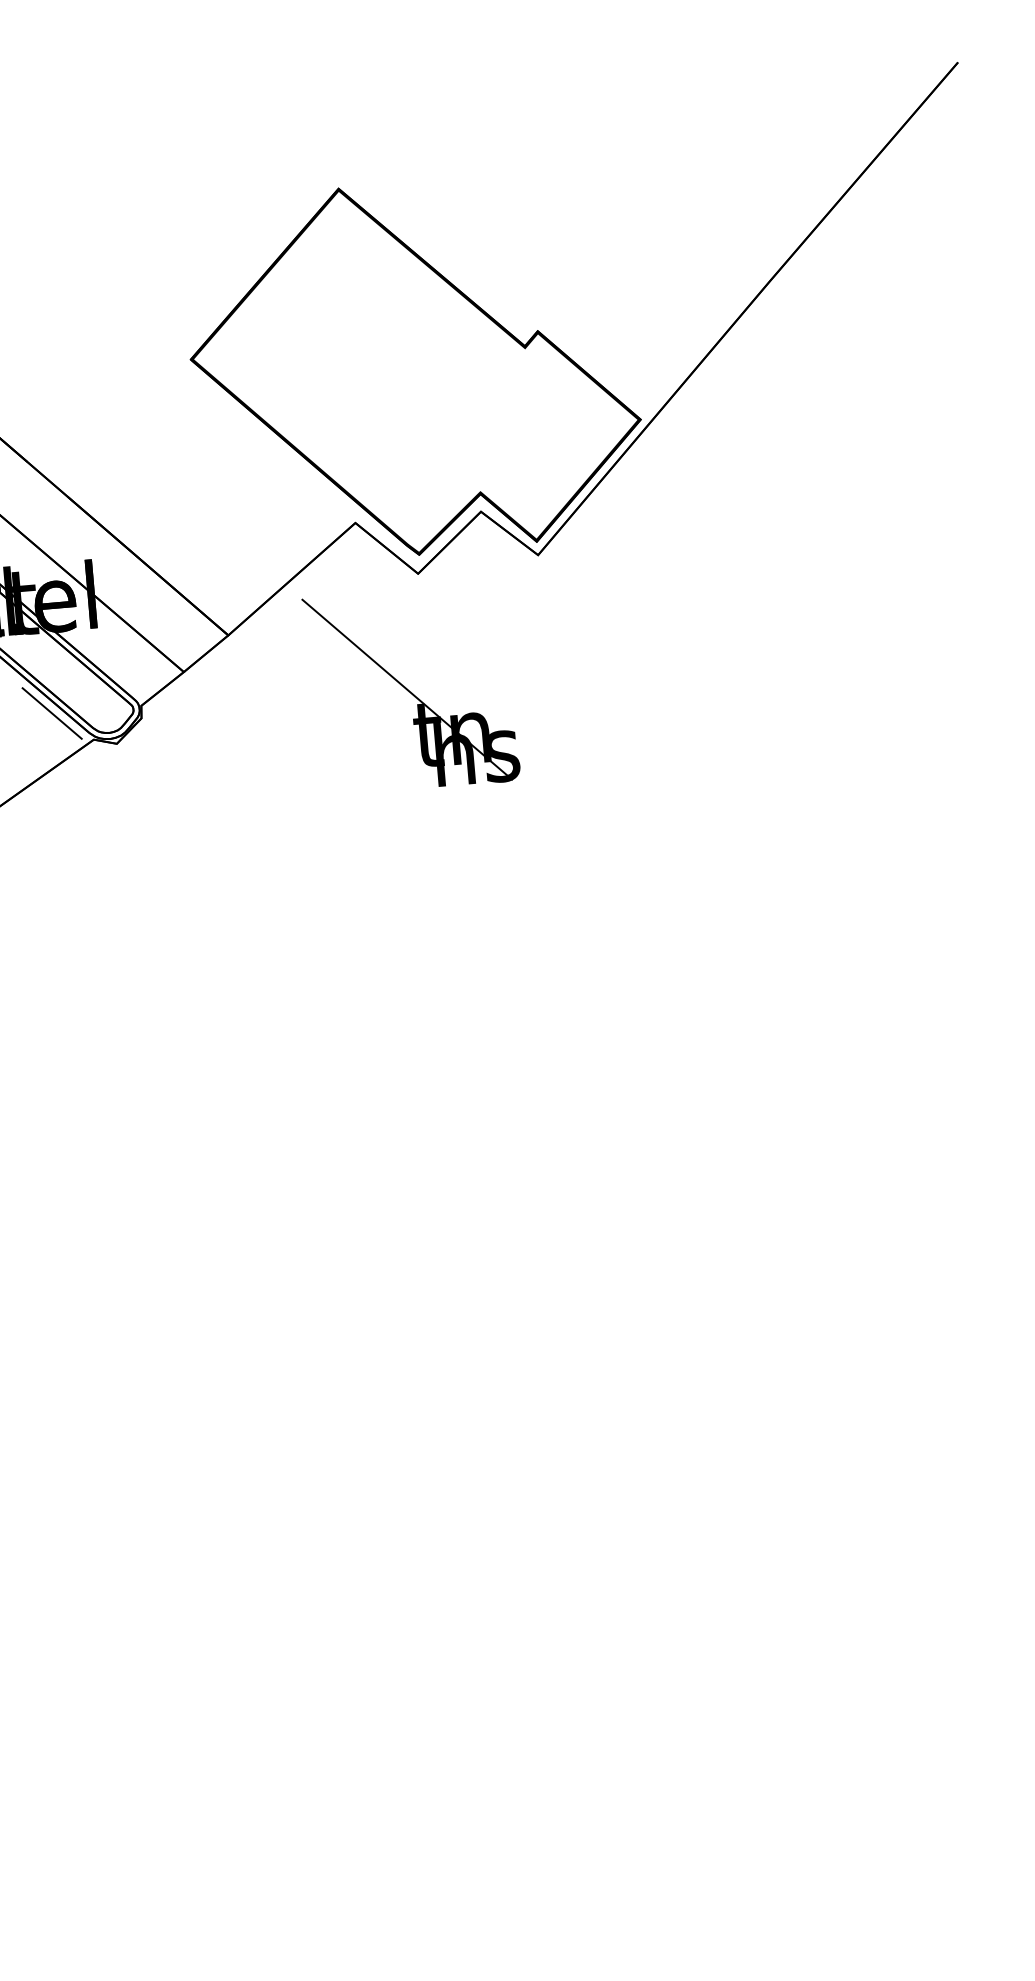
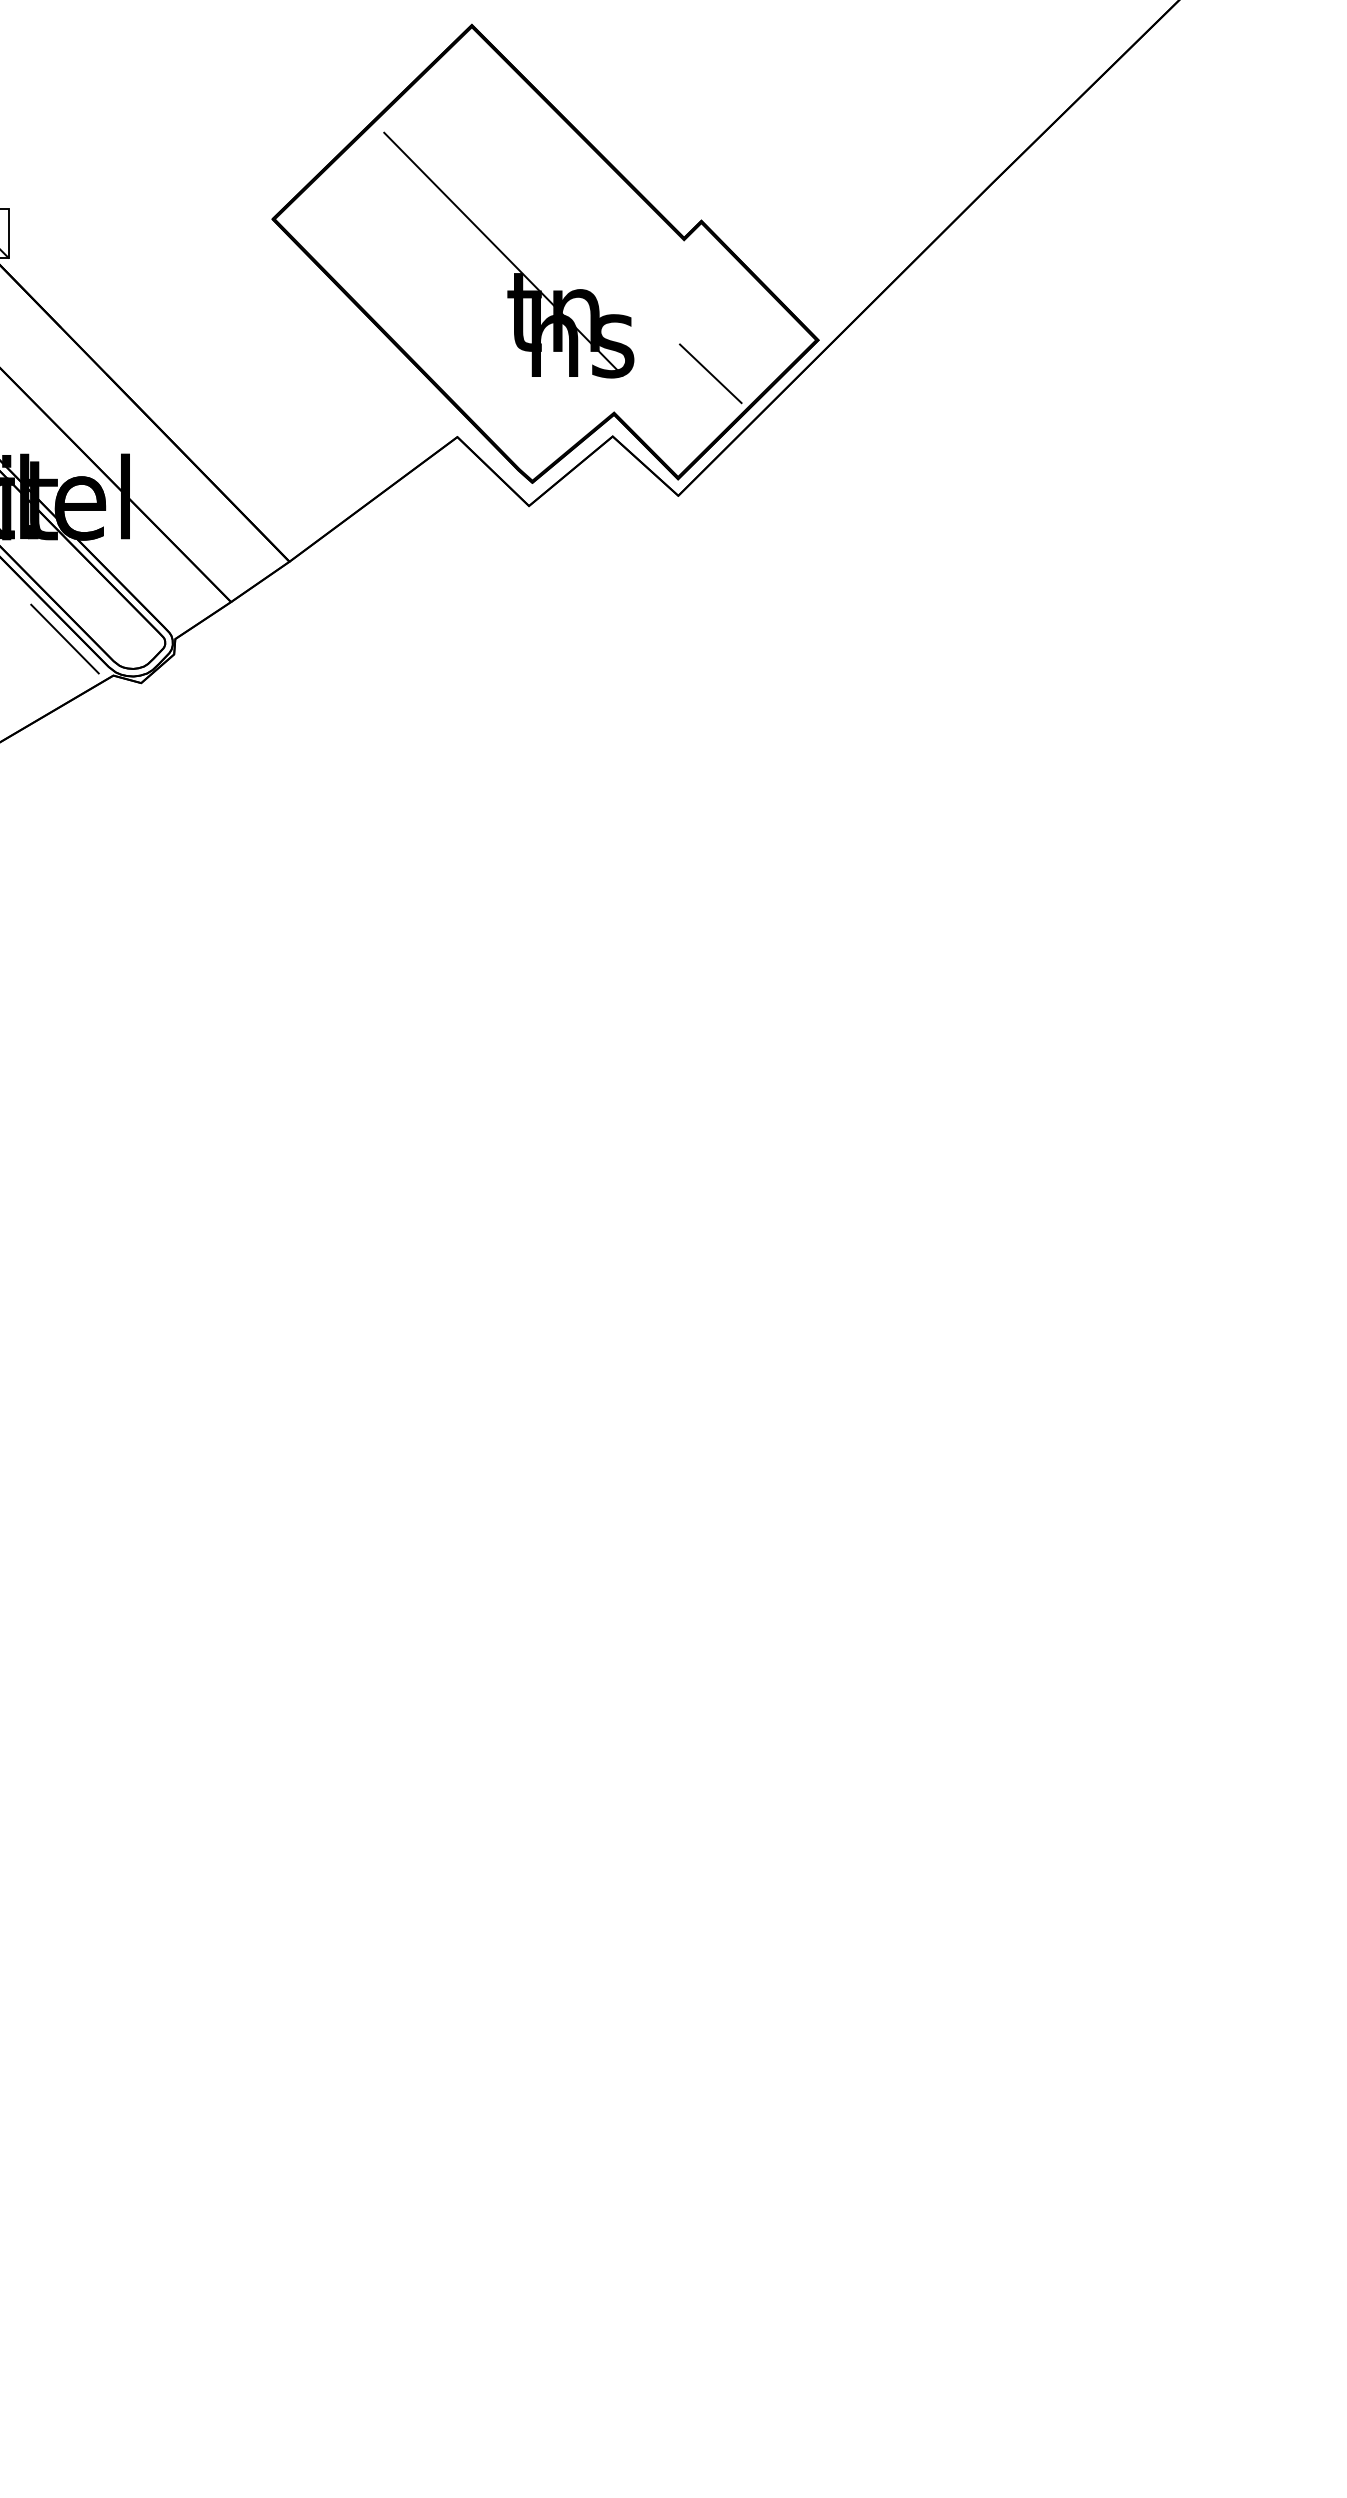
line: (555, 454) -> (710, 373), added
part: (411, 689) -> (508, 254), moved

